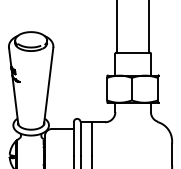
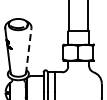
line: (48, 87) -> (28, 51), solid -> dashed

